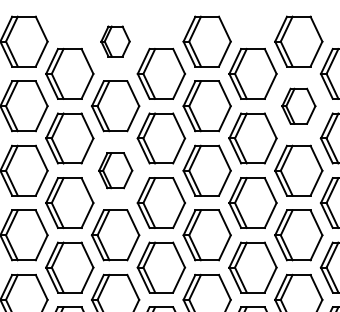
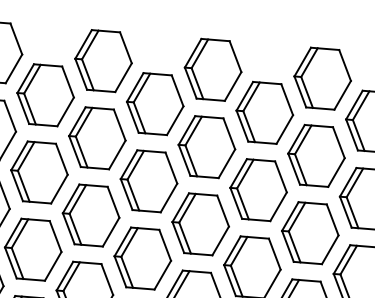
part: (115, 41) -> (103, 60), size x1.67
part: (298, 106) -> (316, 156), size x1.43
part: (115, 170) -> (91, 215), size x1.43

